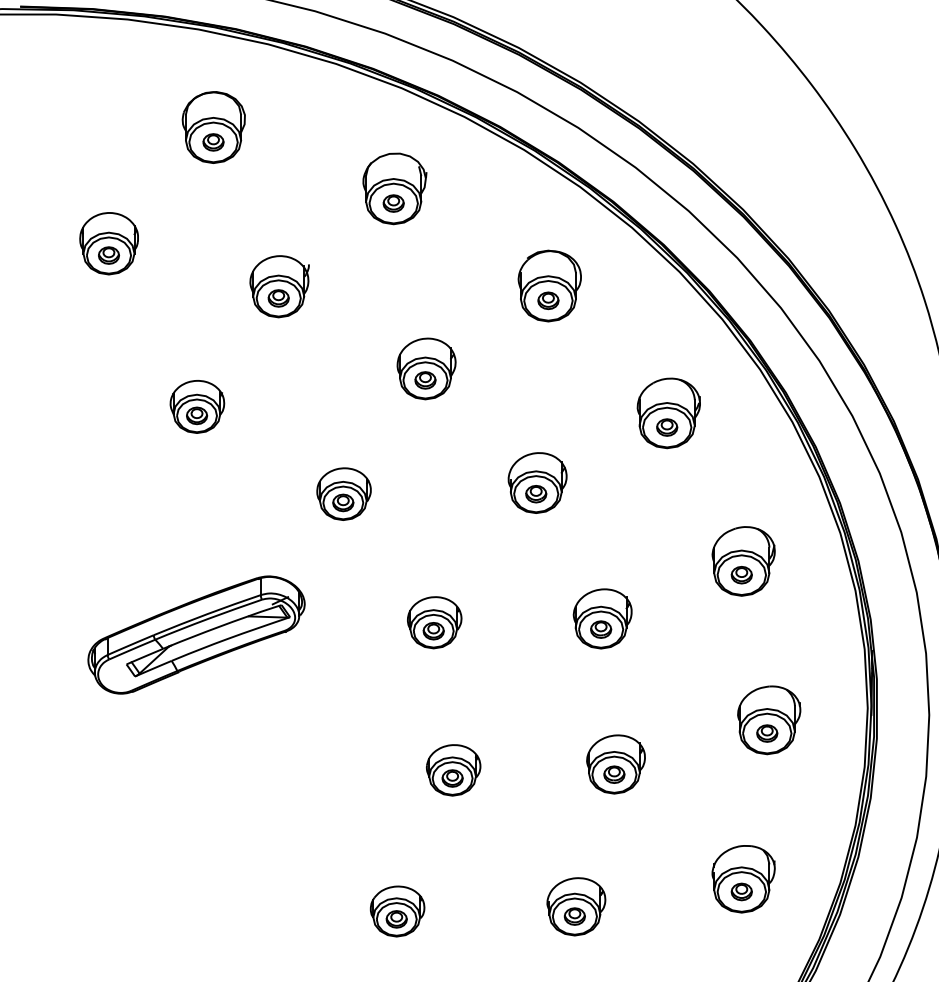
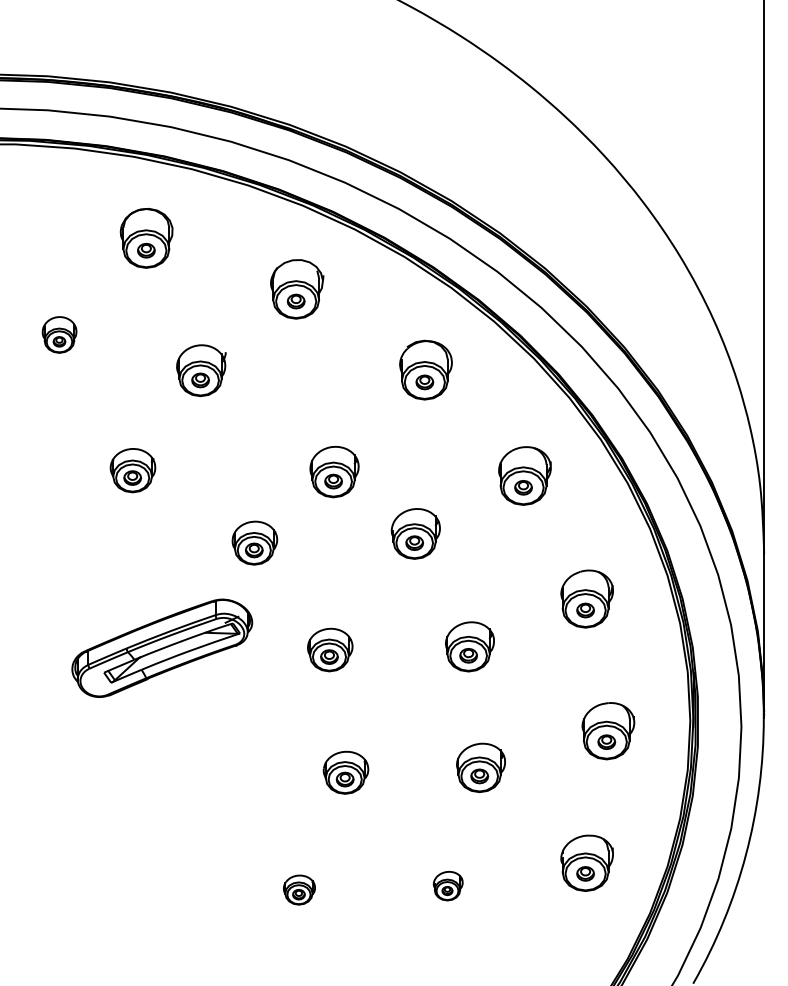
part: (109, 243) -> (59, 334), size x0.7
part: (426, 368) -> (334, 471), moved
part: (196, 634) -> (162, 647), moved
part: (576, 905) -> (448, 885), size x0.6
part: (397, 910) -> (299, 889), size x0.7

